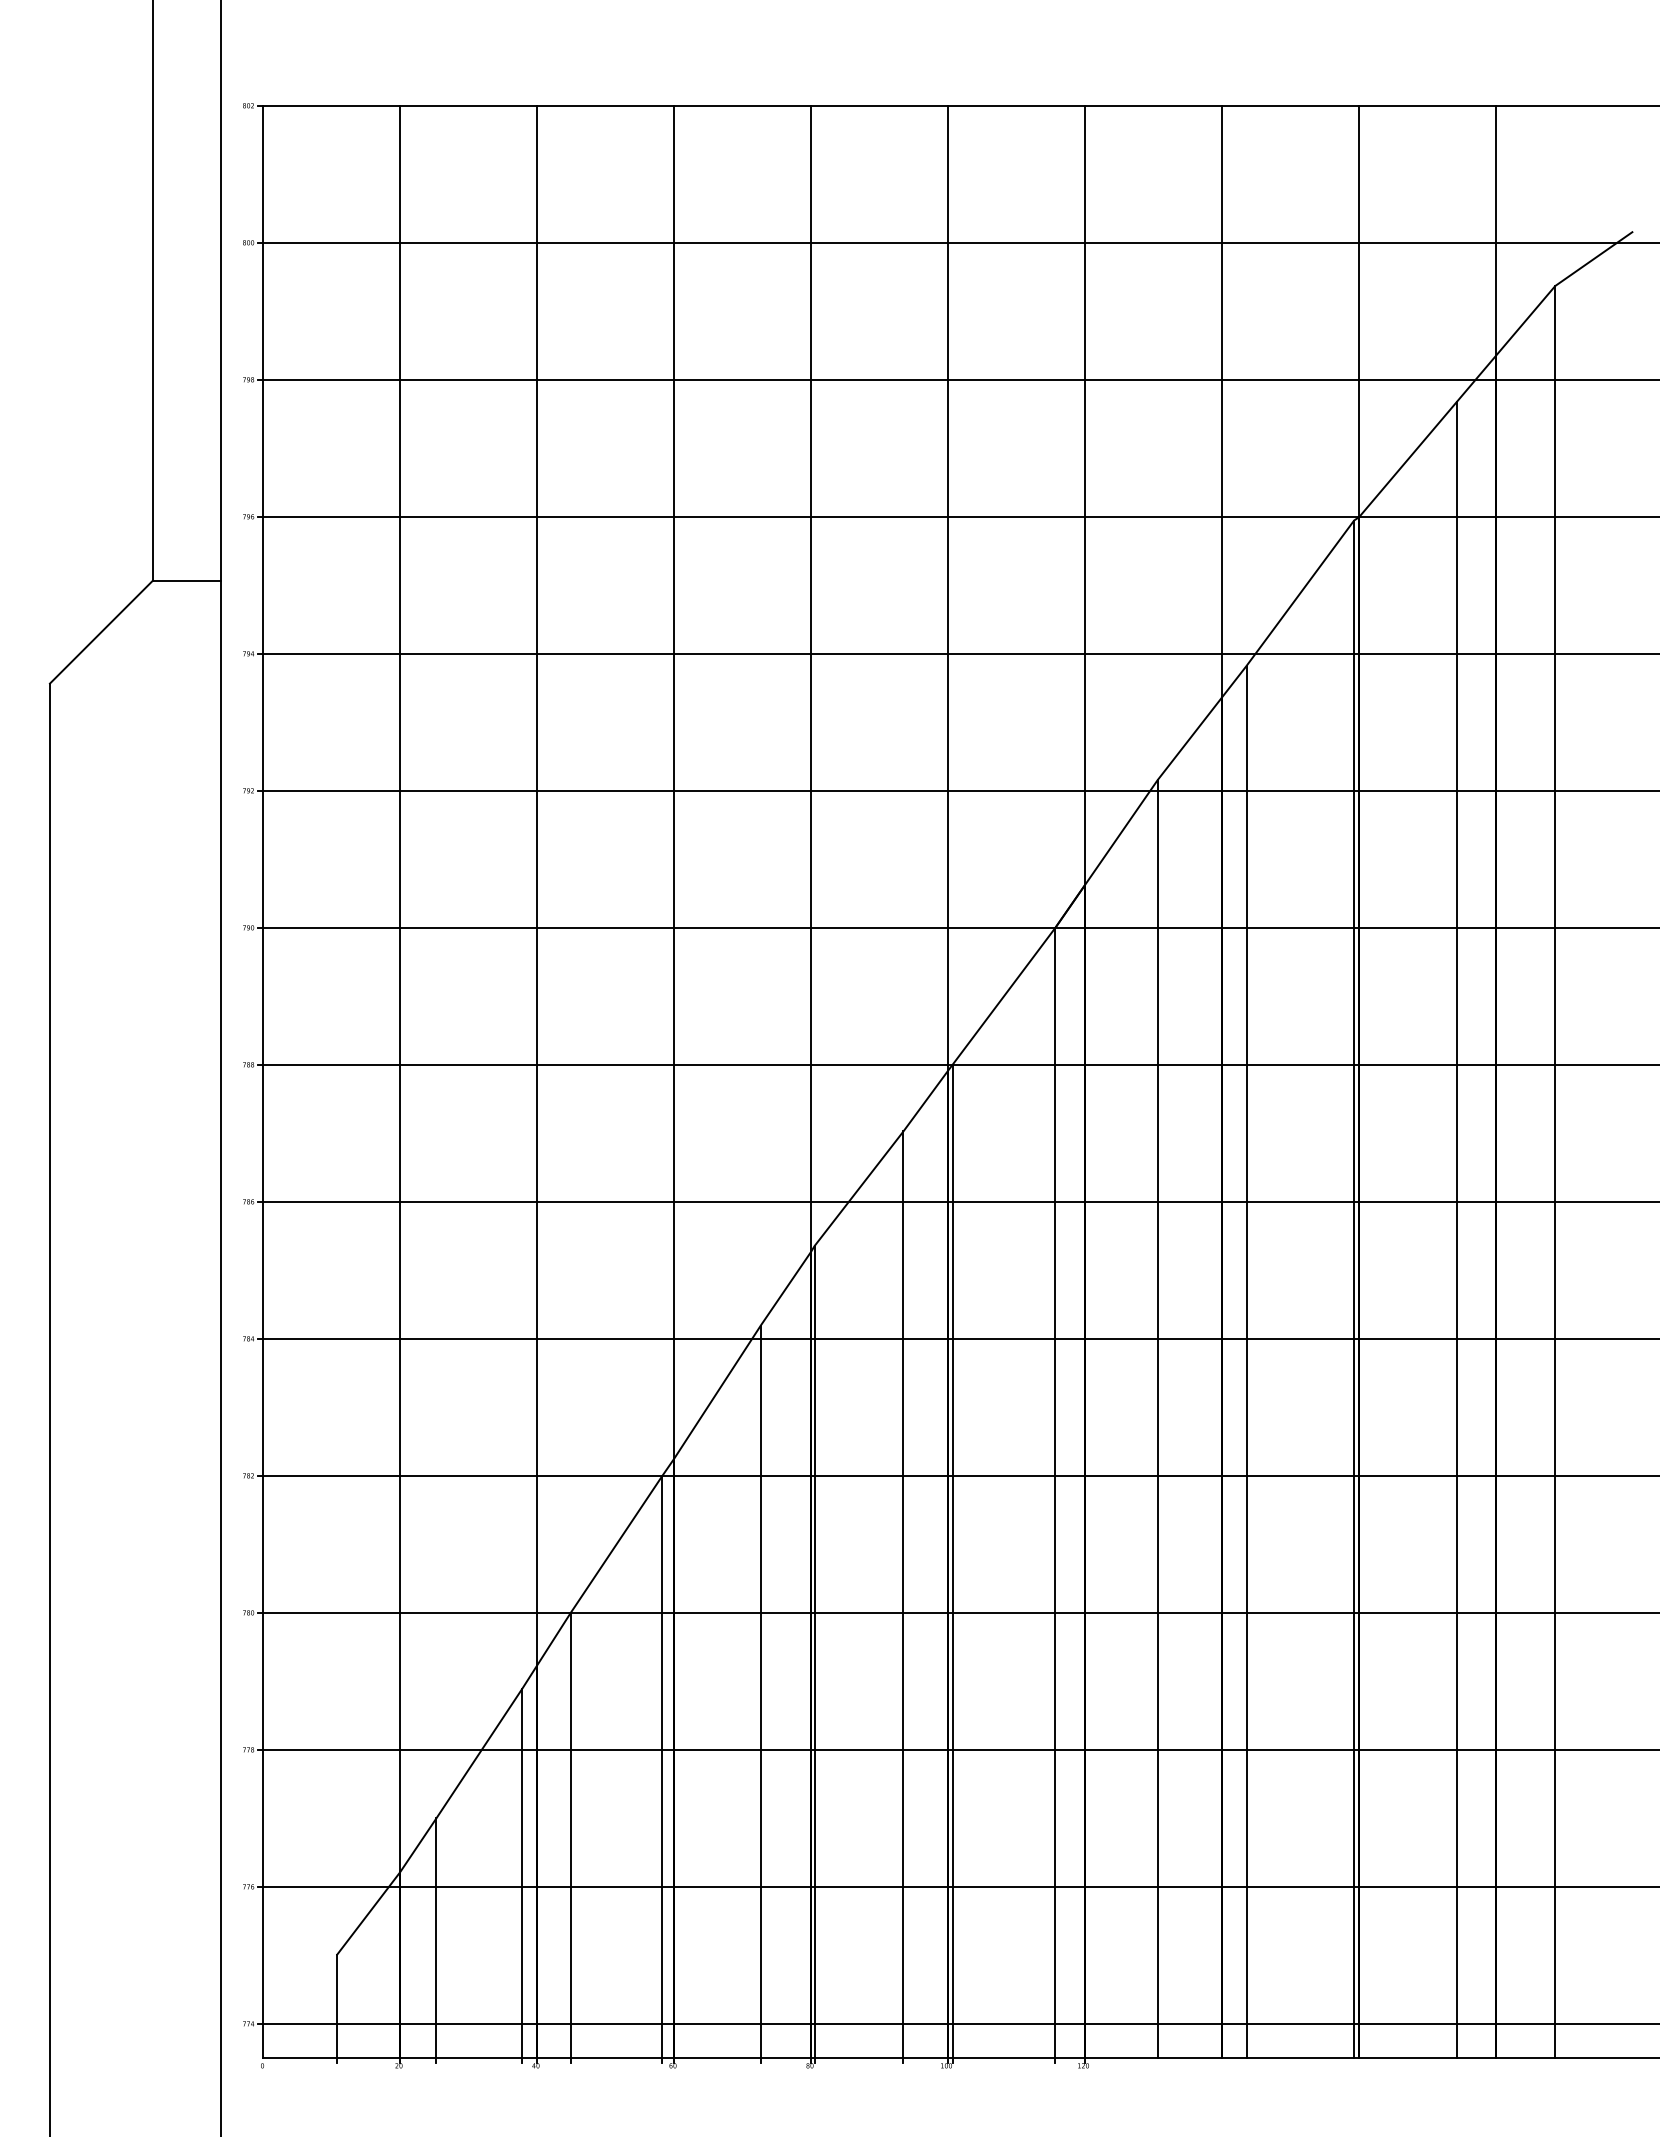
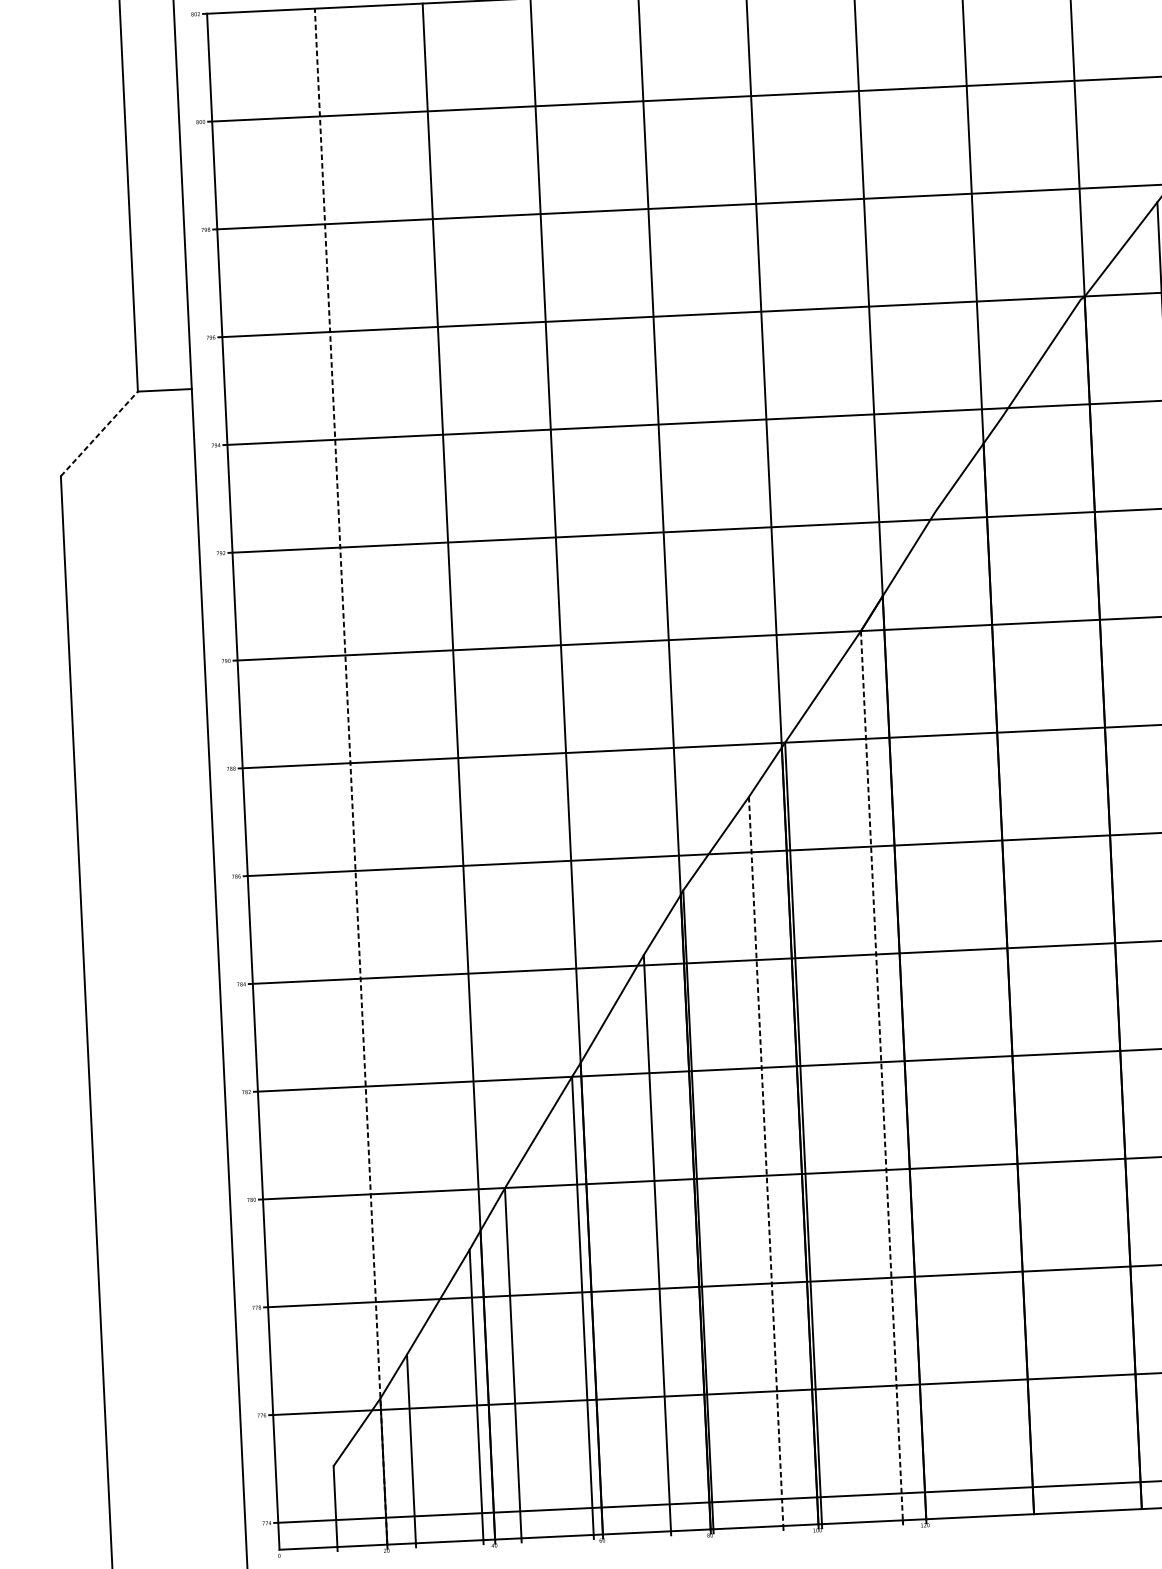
line: (101, 632) -> (99, 434), solid -> dashed
line: (400, 1081) -> (351, 776), solid -> dashed
line: (1354, 1289) -> (1109, 904), removed
line: (1246, 1361) -> (1027, 965), removed
line: (1157, 1419) -> (959, 1014), removed
line: (1055, 1493) -> (882, 1076), solid -> dashed
line: (903, 1595) -> (766, 1161), solid -> dashed

